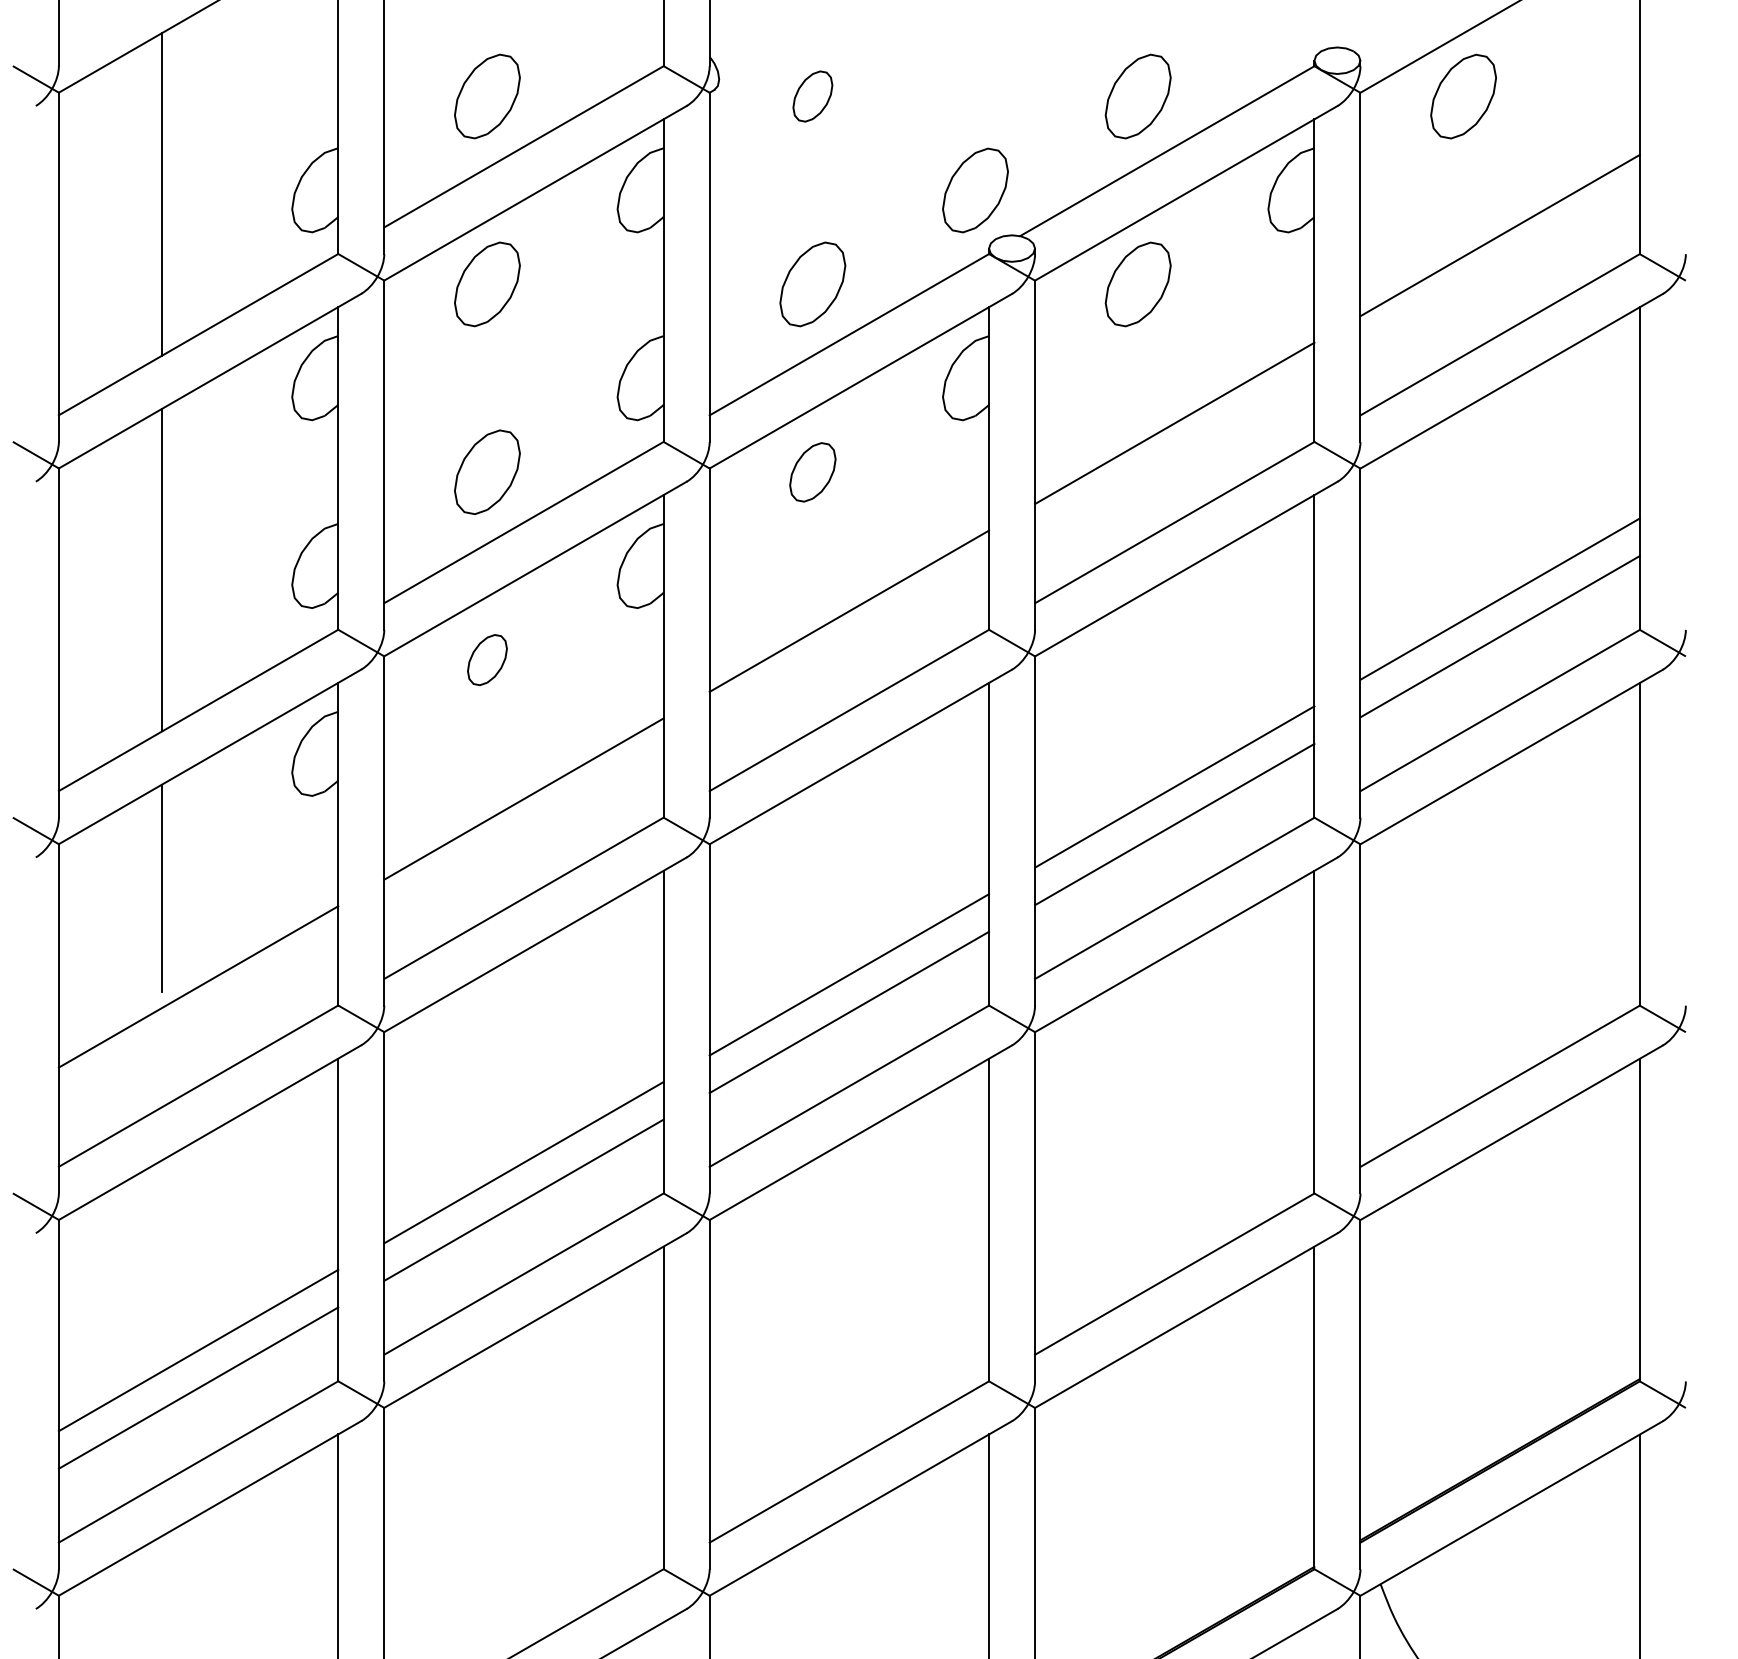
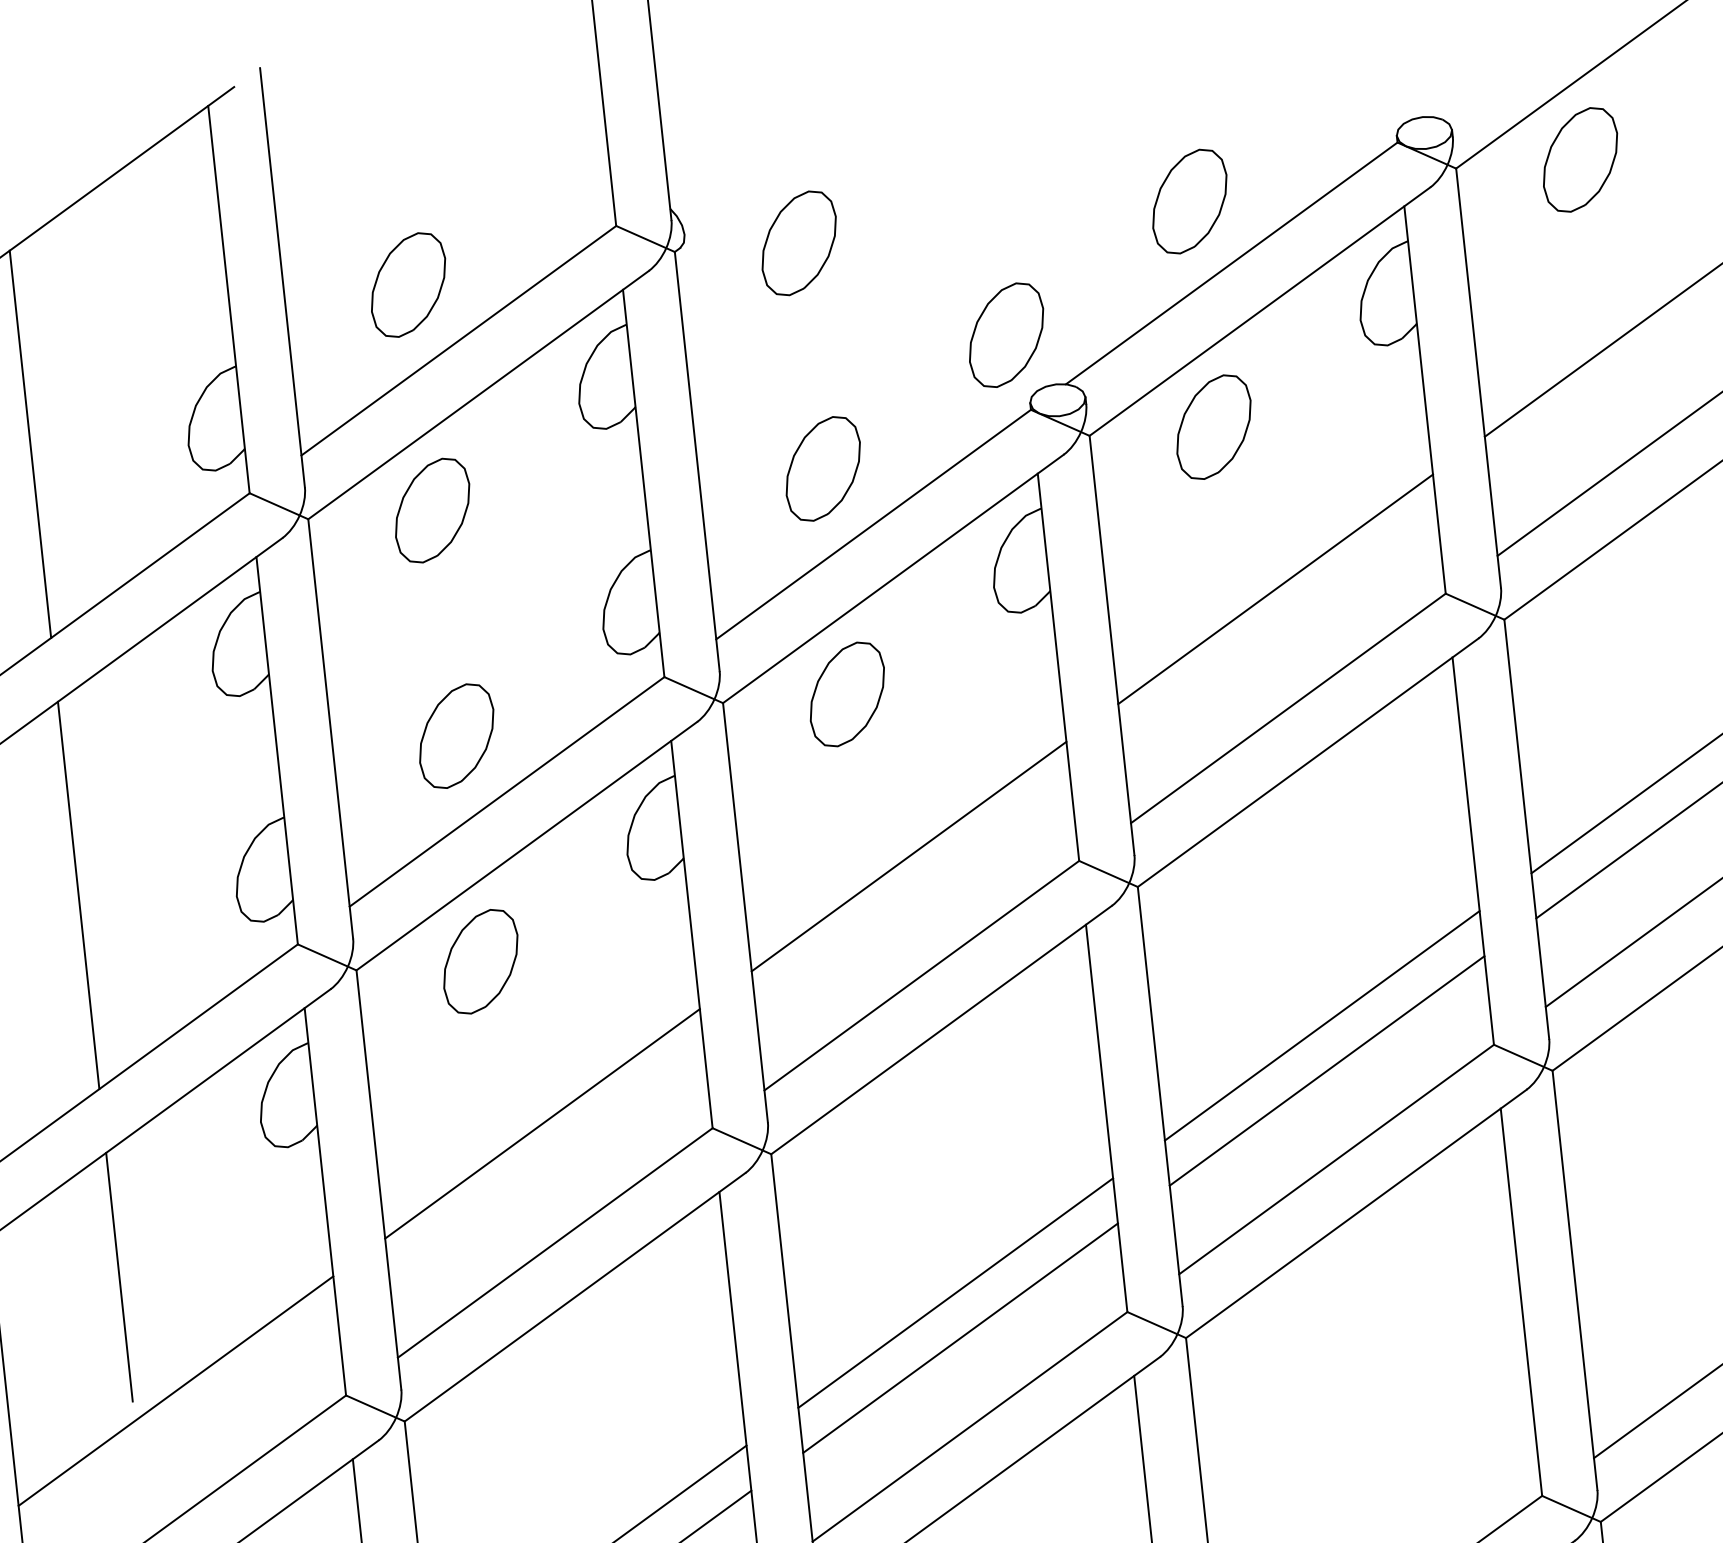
part: (812, 96) -> (798, 243), size x1.67
part: (812, 472) -> (847, 694), size x1.43
part: (487, 659) -> (480, 960), size x1.67

